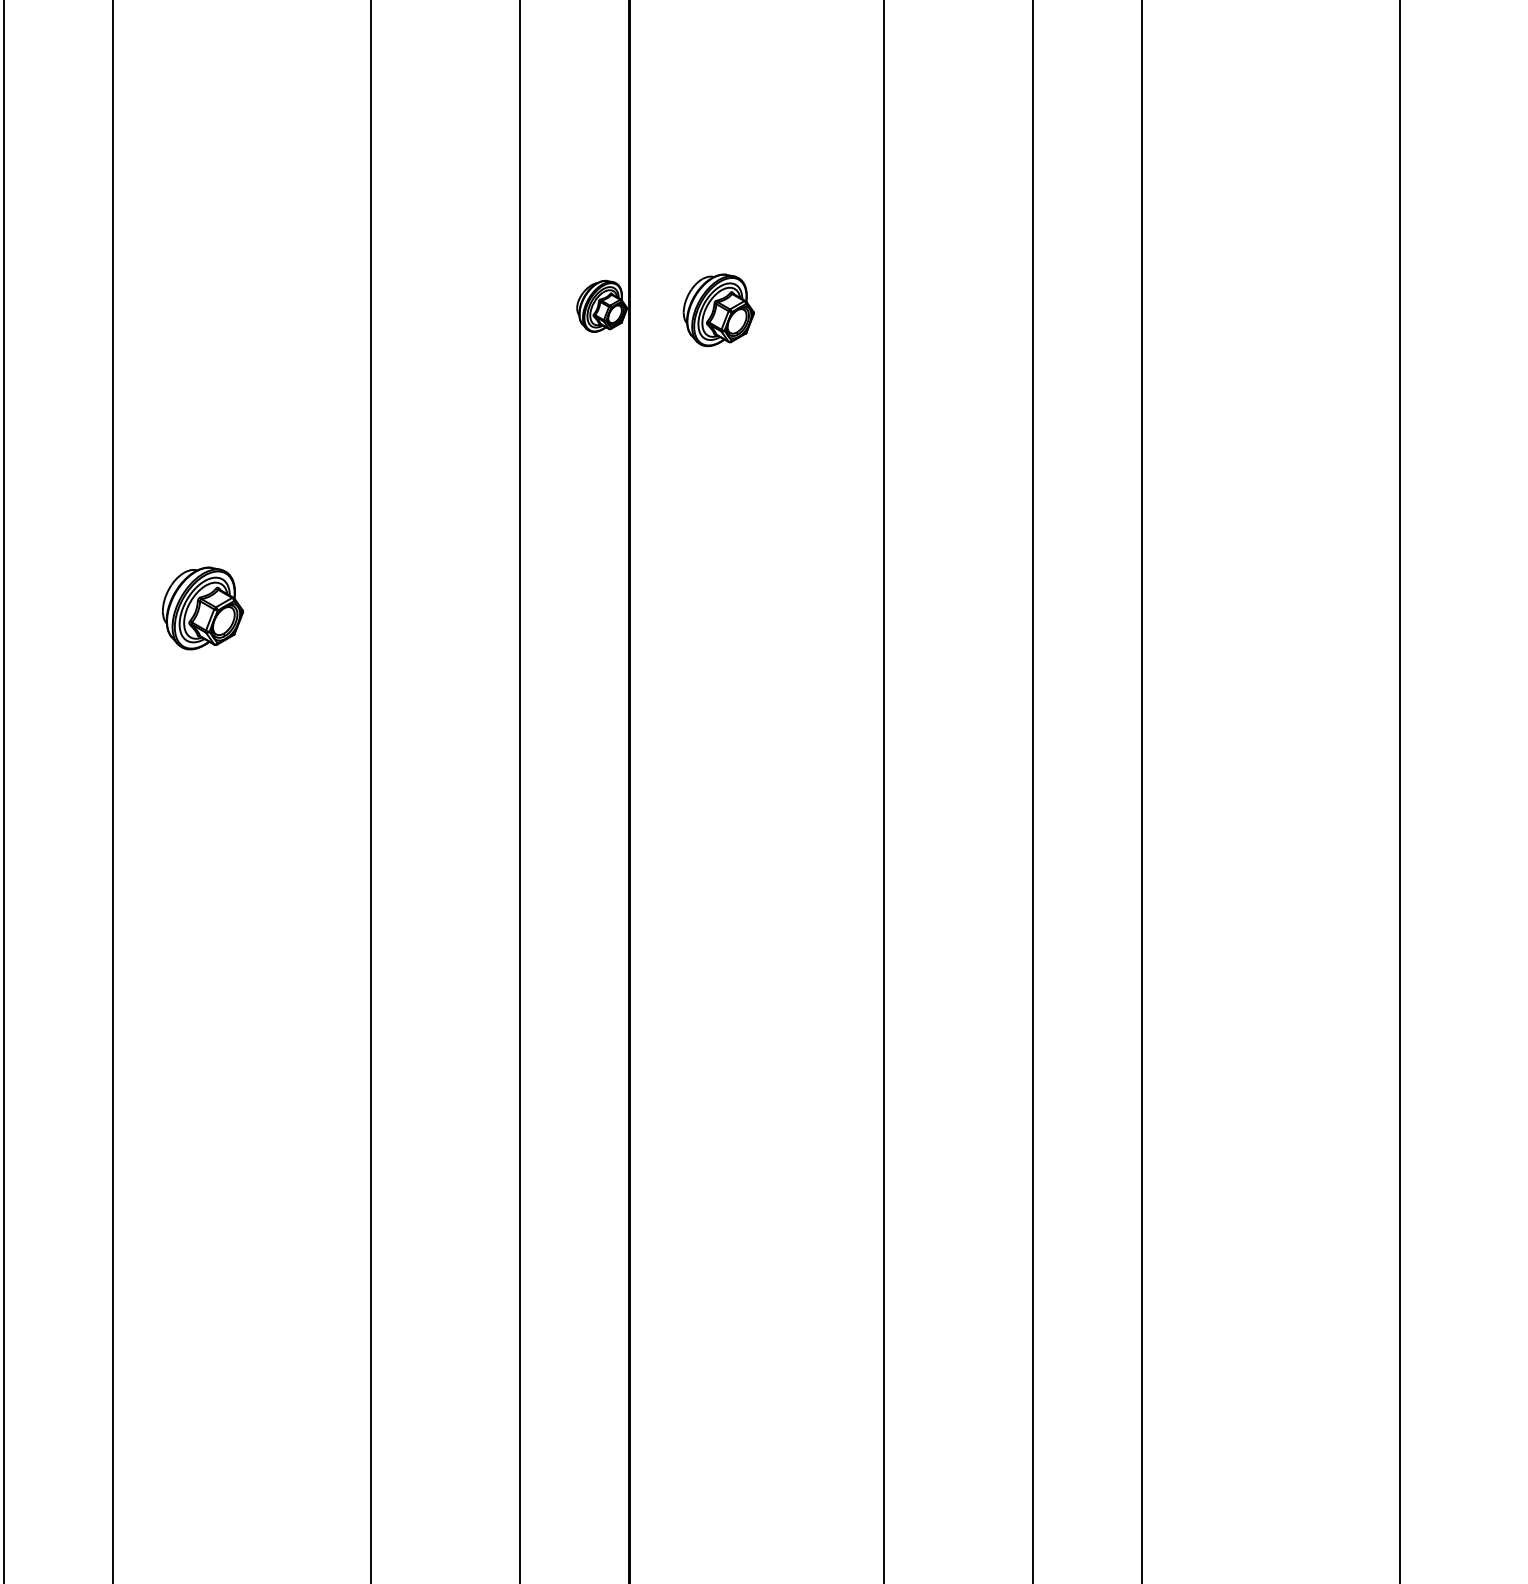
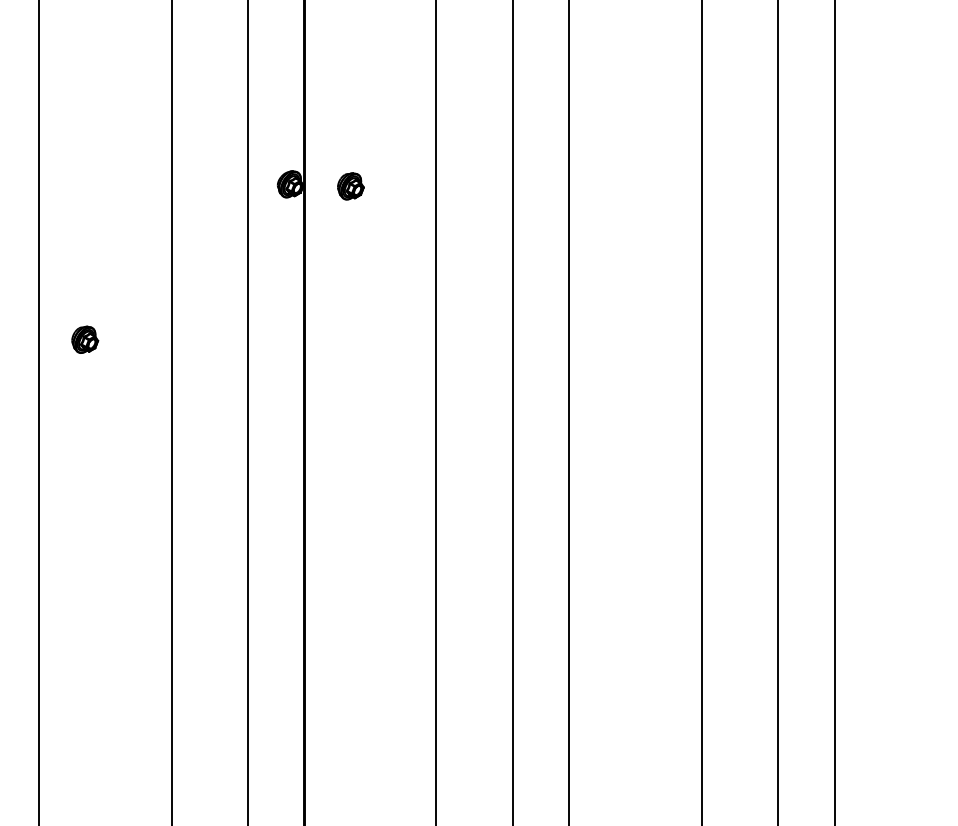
part: (718, 310) -> (350, 186), size x0.71
part: (204, 607) -> (85, 339), size x0.62

